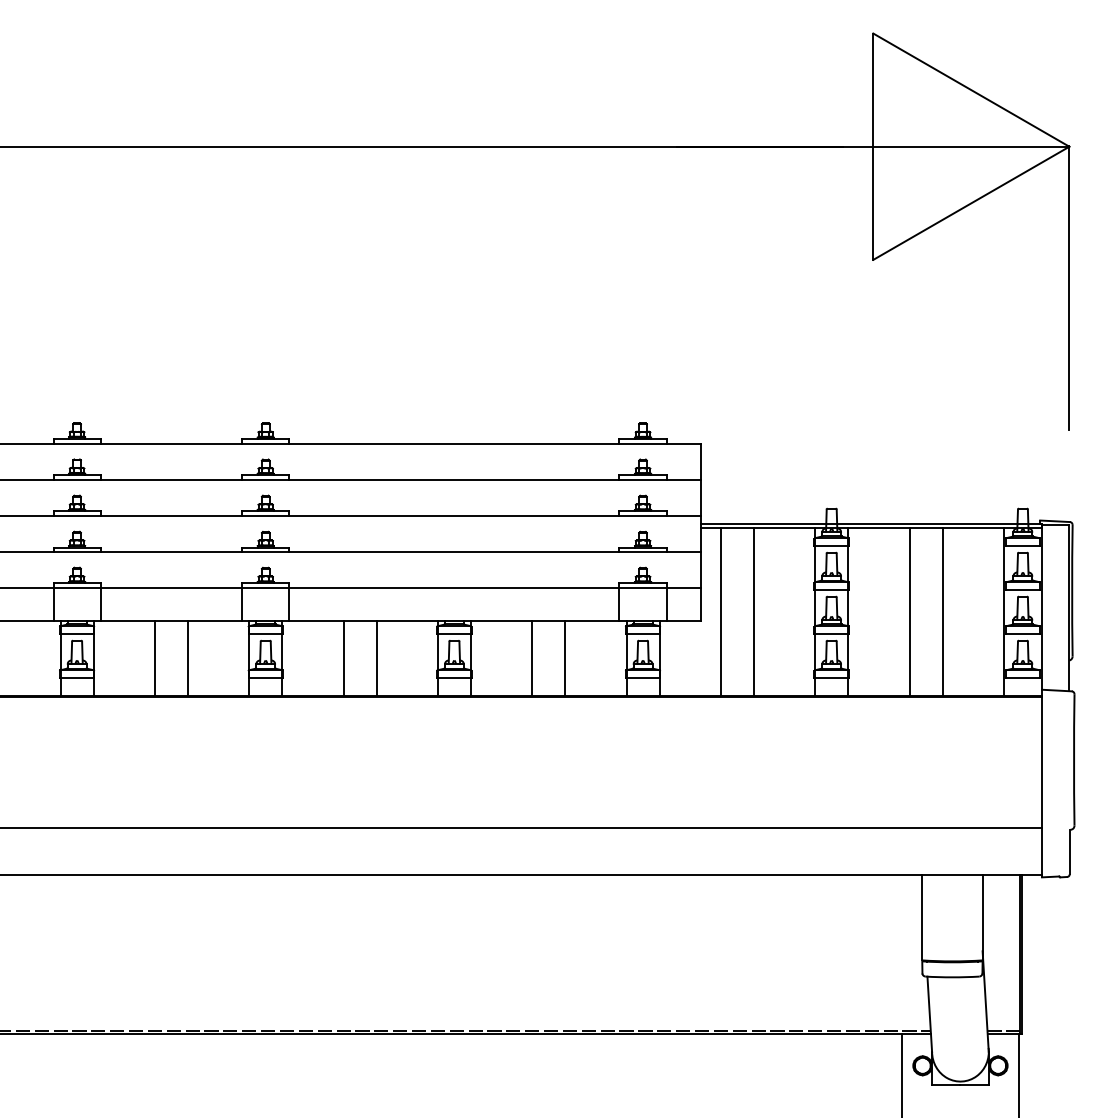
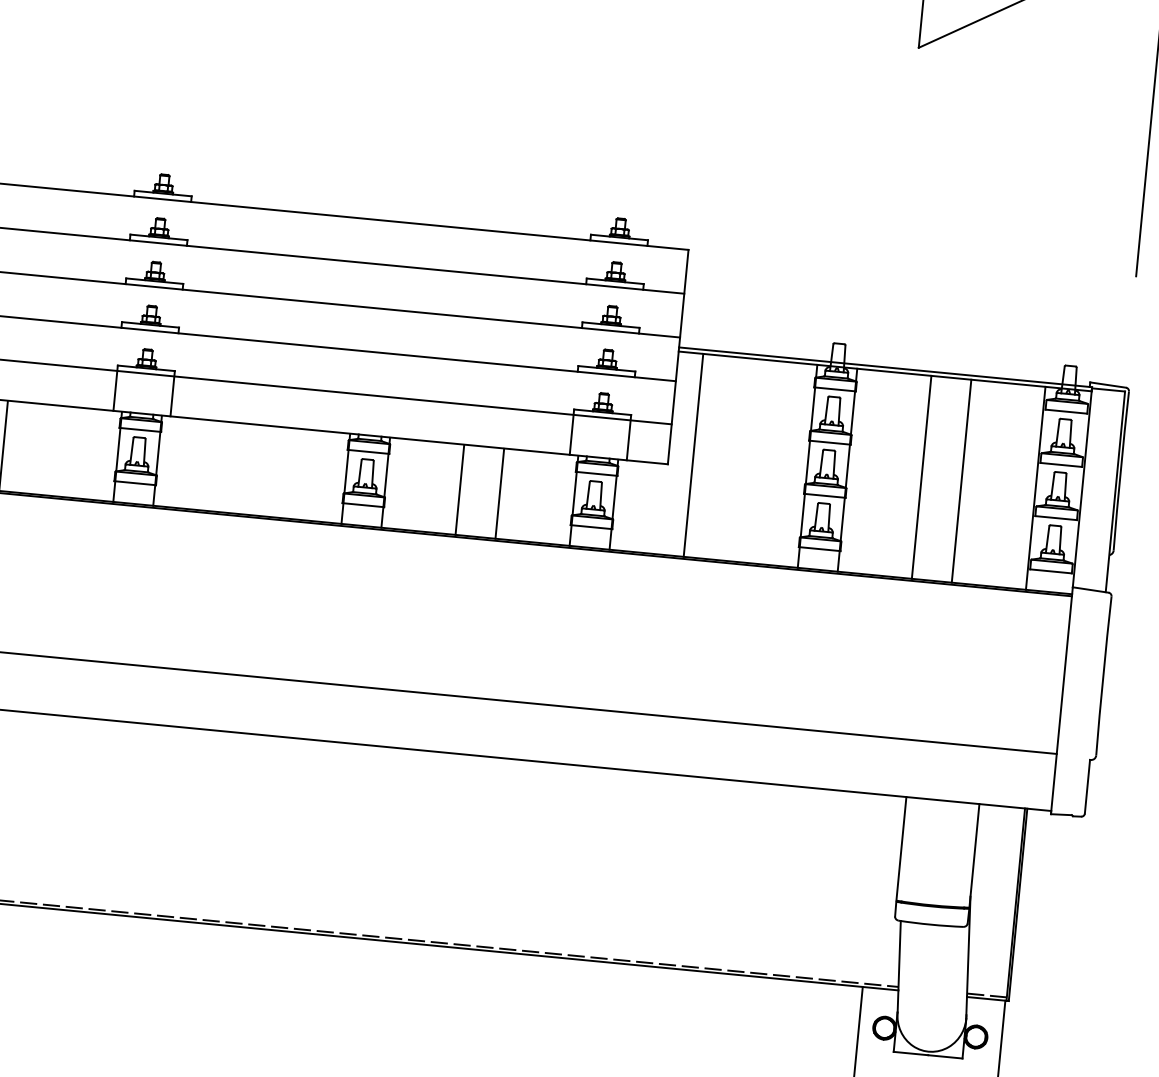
line: (753, 611) -> (732, 459), removed
line: (187, 658) -> (42, 449), removed
line: (343, 658) -> (231, 468), removed
line: (376, 658) -> (271, 471), removed

